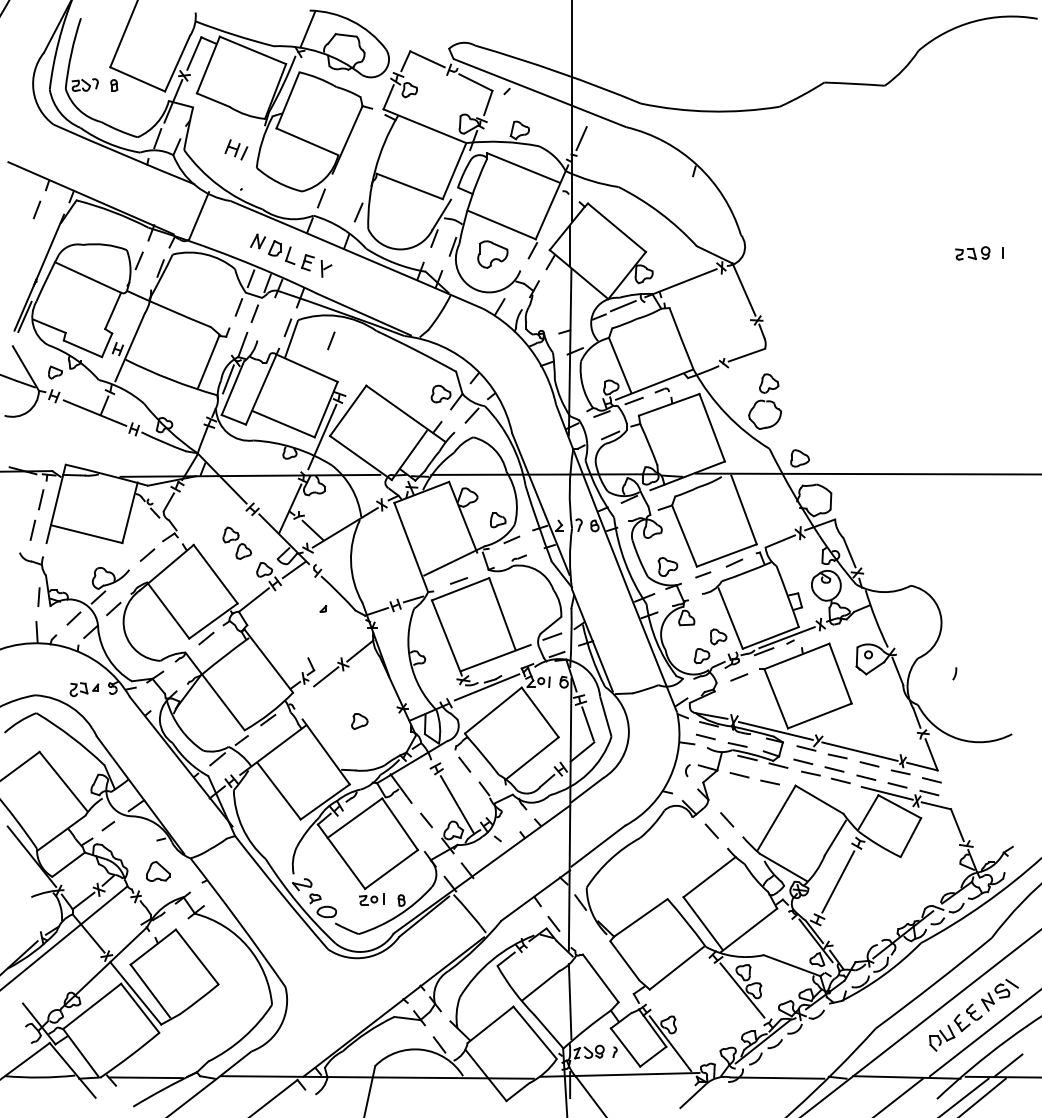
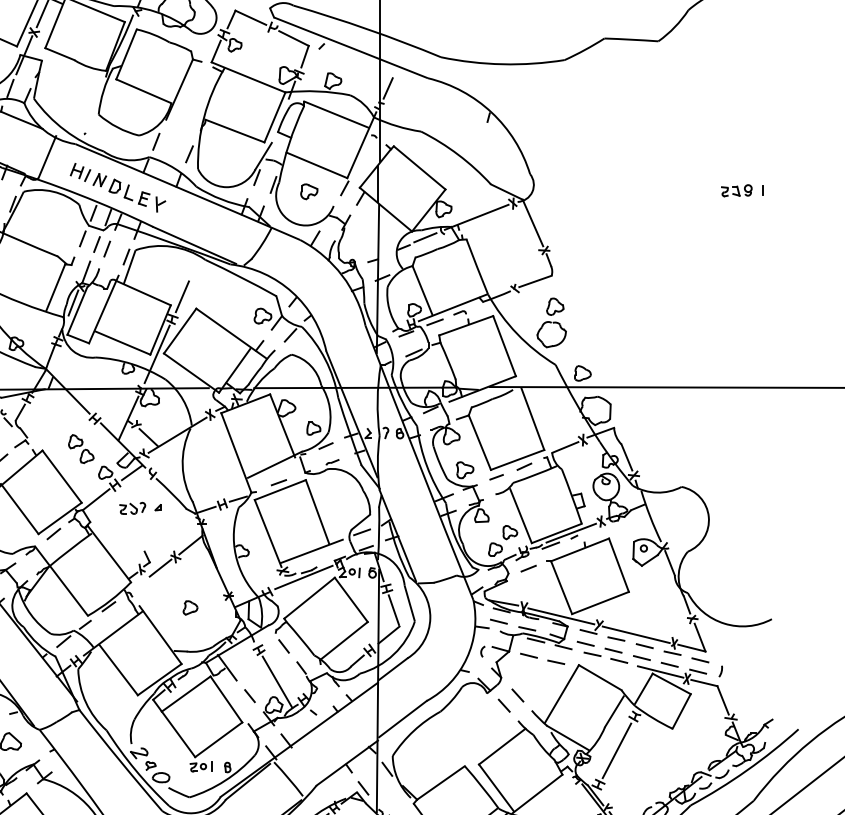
part: (236, 149) -> (80, 172), moved
part: (493, 254) -> (309, 191), size x0.62
line: (331, 340) -> (107, 248), moved
line: (350, 372) -> (182, 296), added
part: (294, 609) -> (132, 508), added
arc: (955, 673) -> (721, 671), moved

